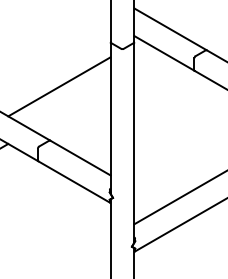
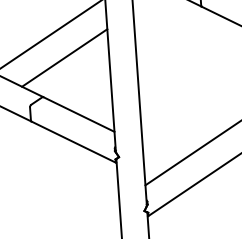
line: (71, 107) -> (64, 57), added

